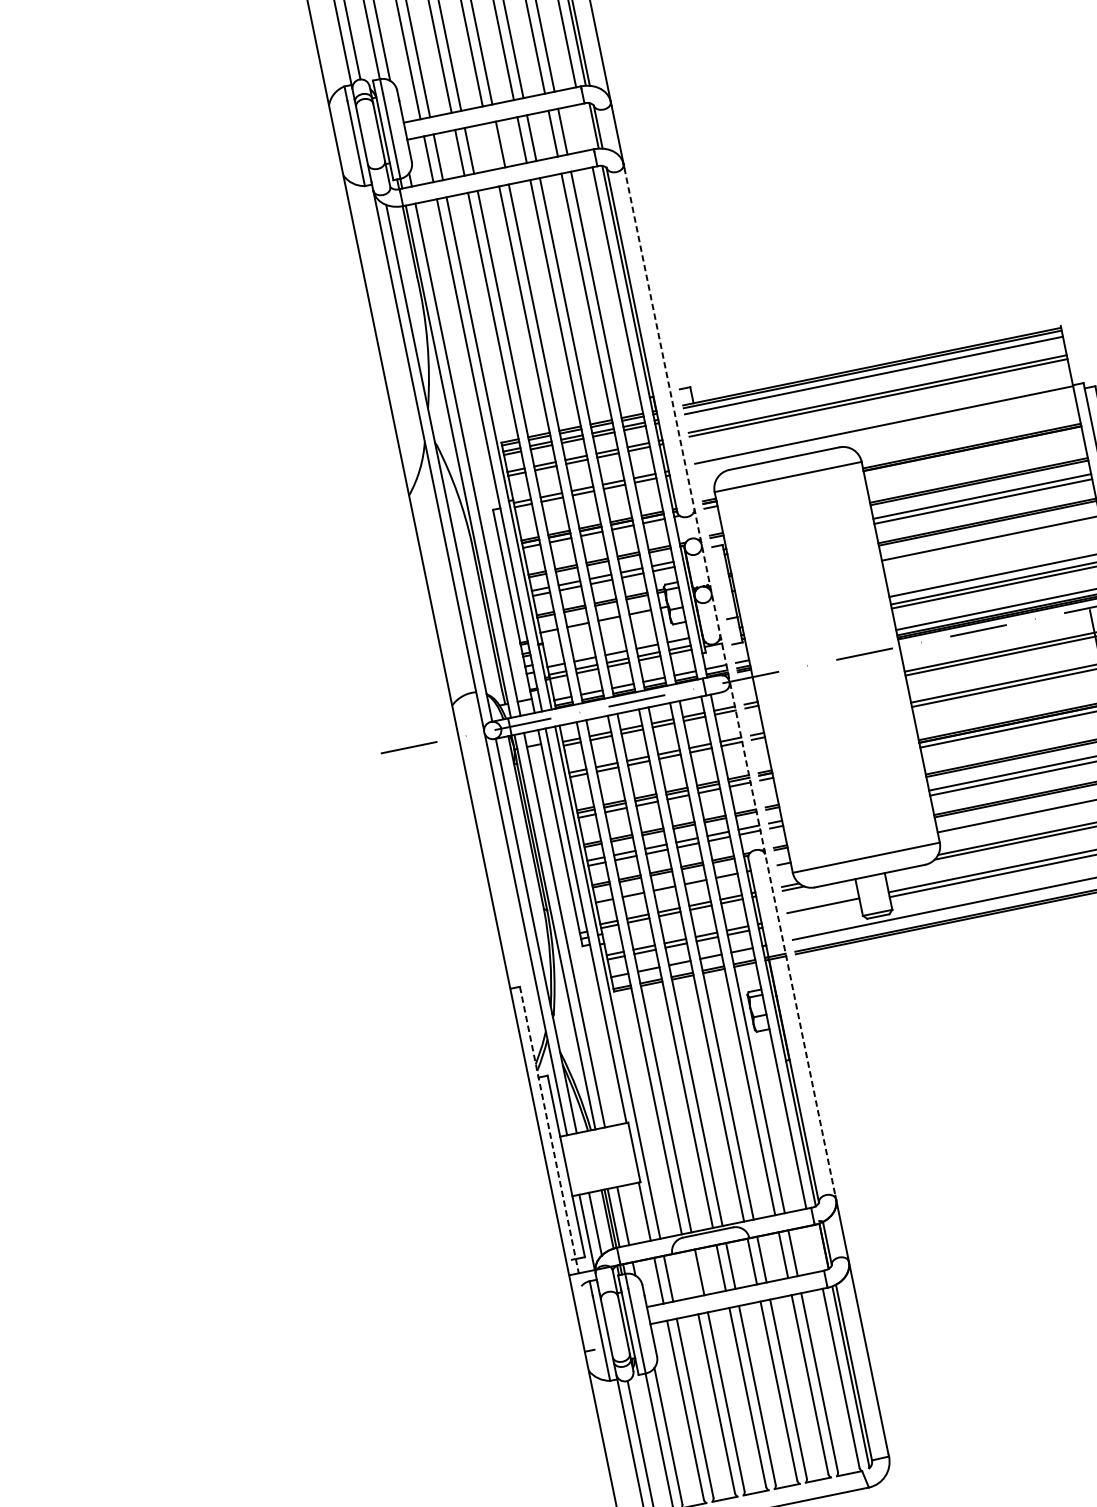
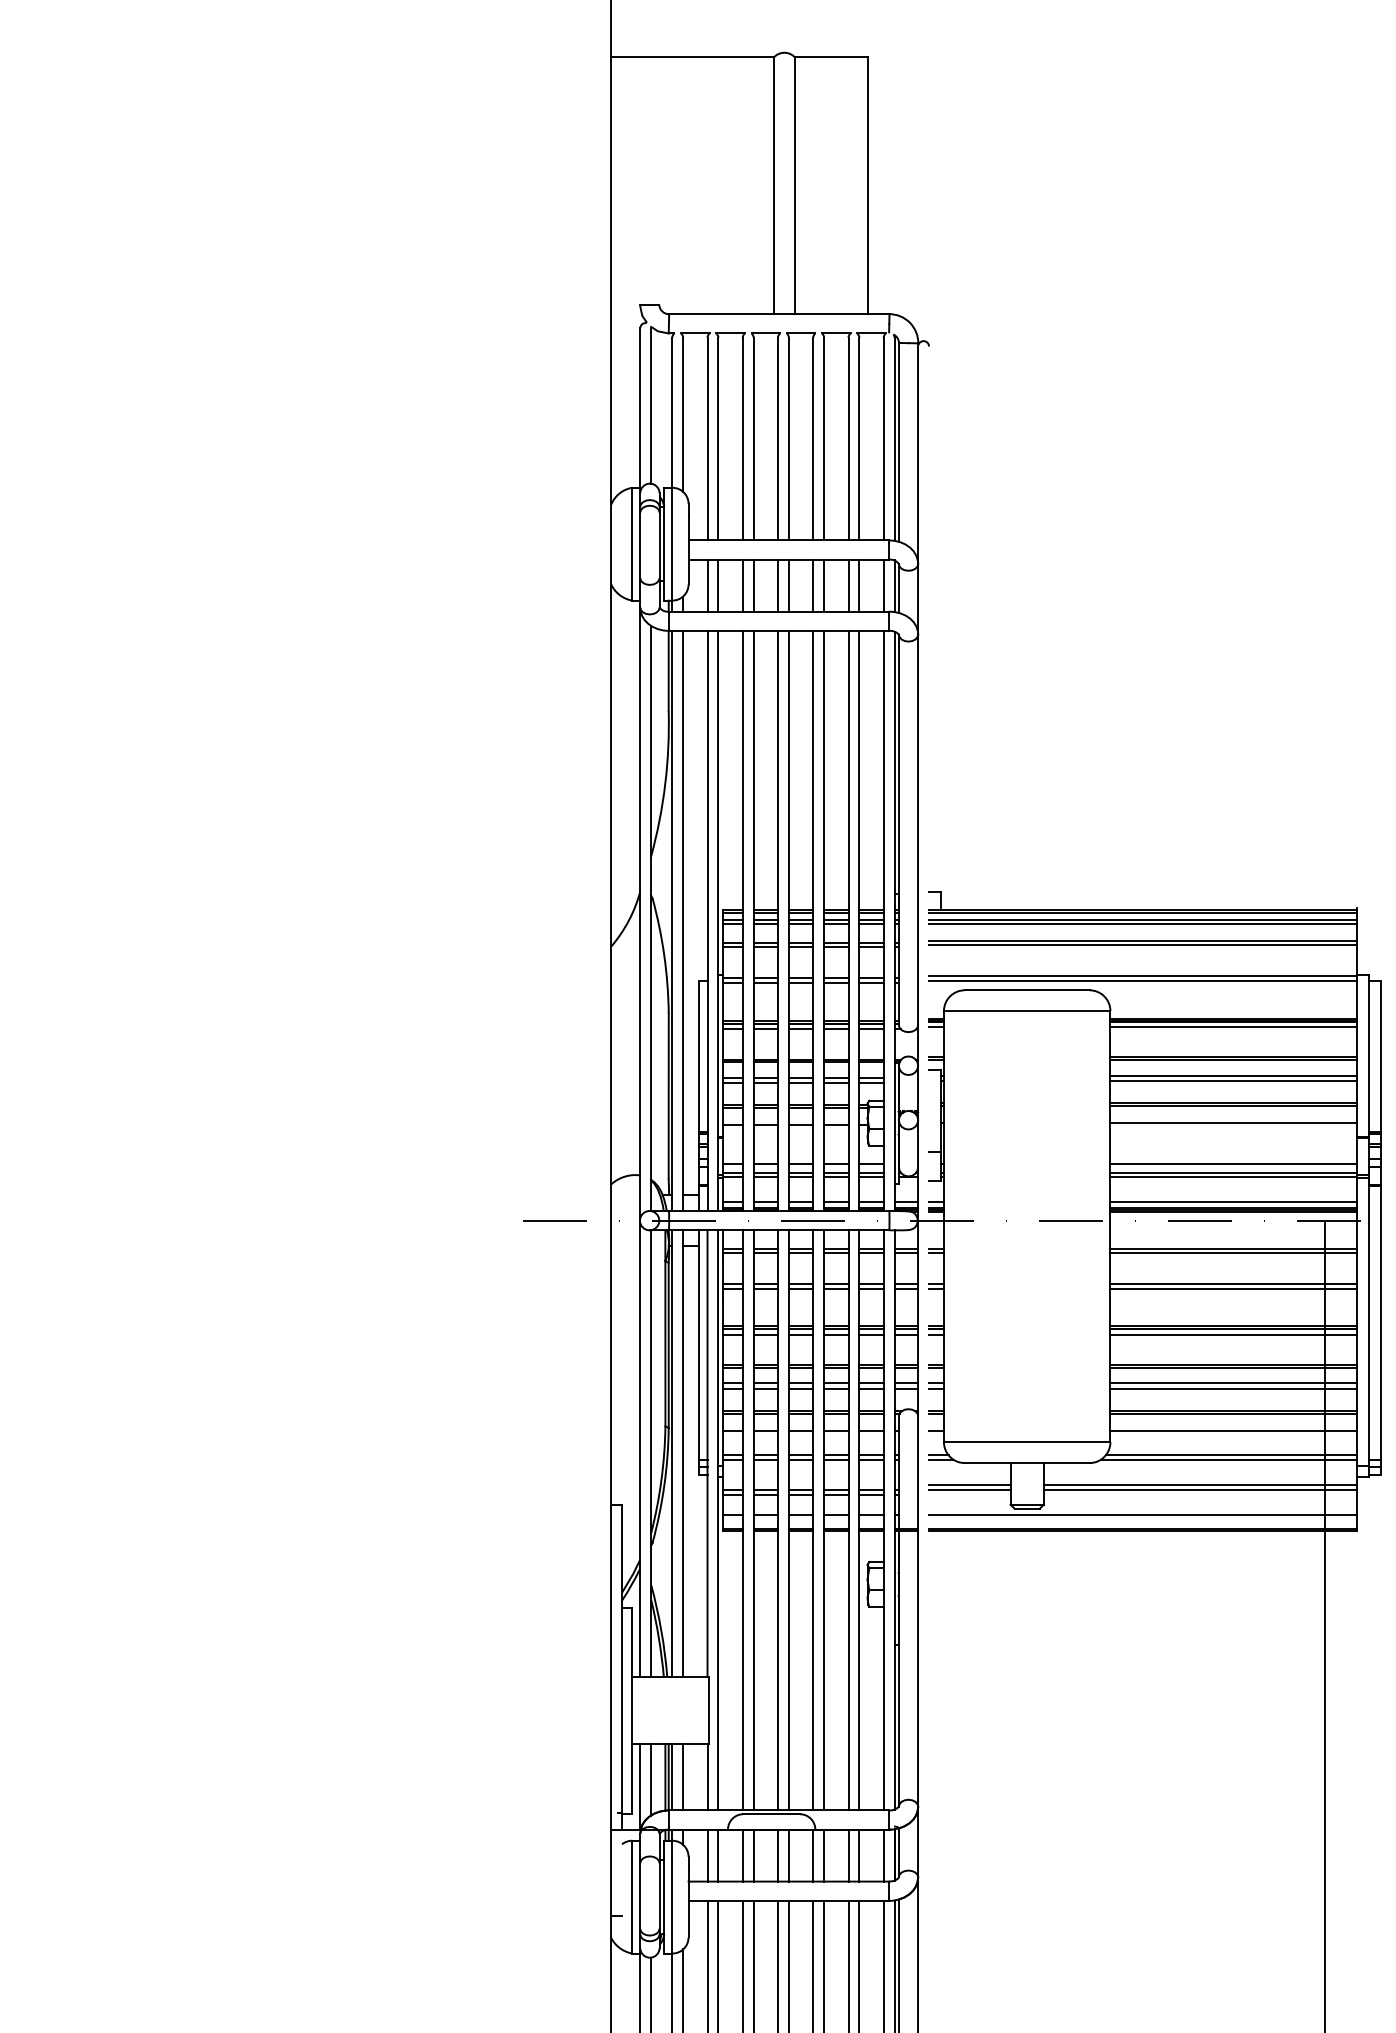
line: (584, 127) -> (883, 585), added
line: (491, 146) -> (778, 585), added
line: (875, 378) -> (1143, 923), added
line: (885, 428) -> (1143, 980), added
line: (973, 453) -> (1233, 1026), added
line: (730, 681) -> (918, 1220), dashed -> solid
line: (824, 910) -> (969, 1490), added
line: (549, 1130) -> (622, 1667), dashed -> solid
line: (814, 1248) -> (883, 1855), added
line: (689, 1274) -> (742, 1855), added

